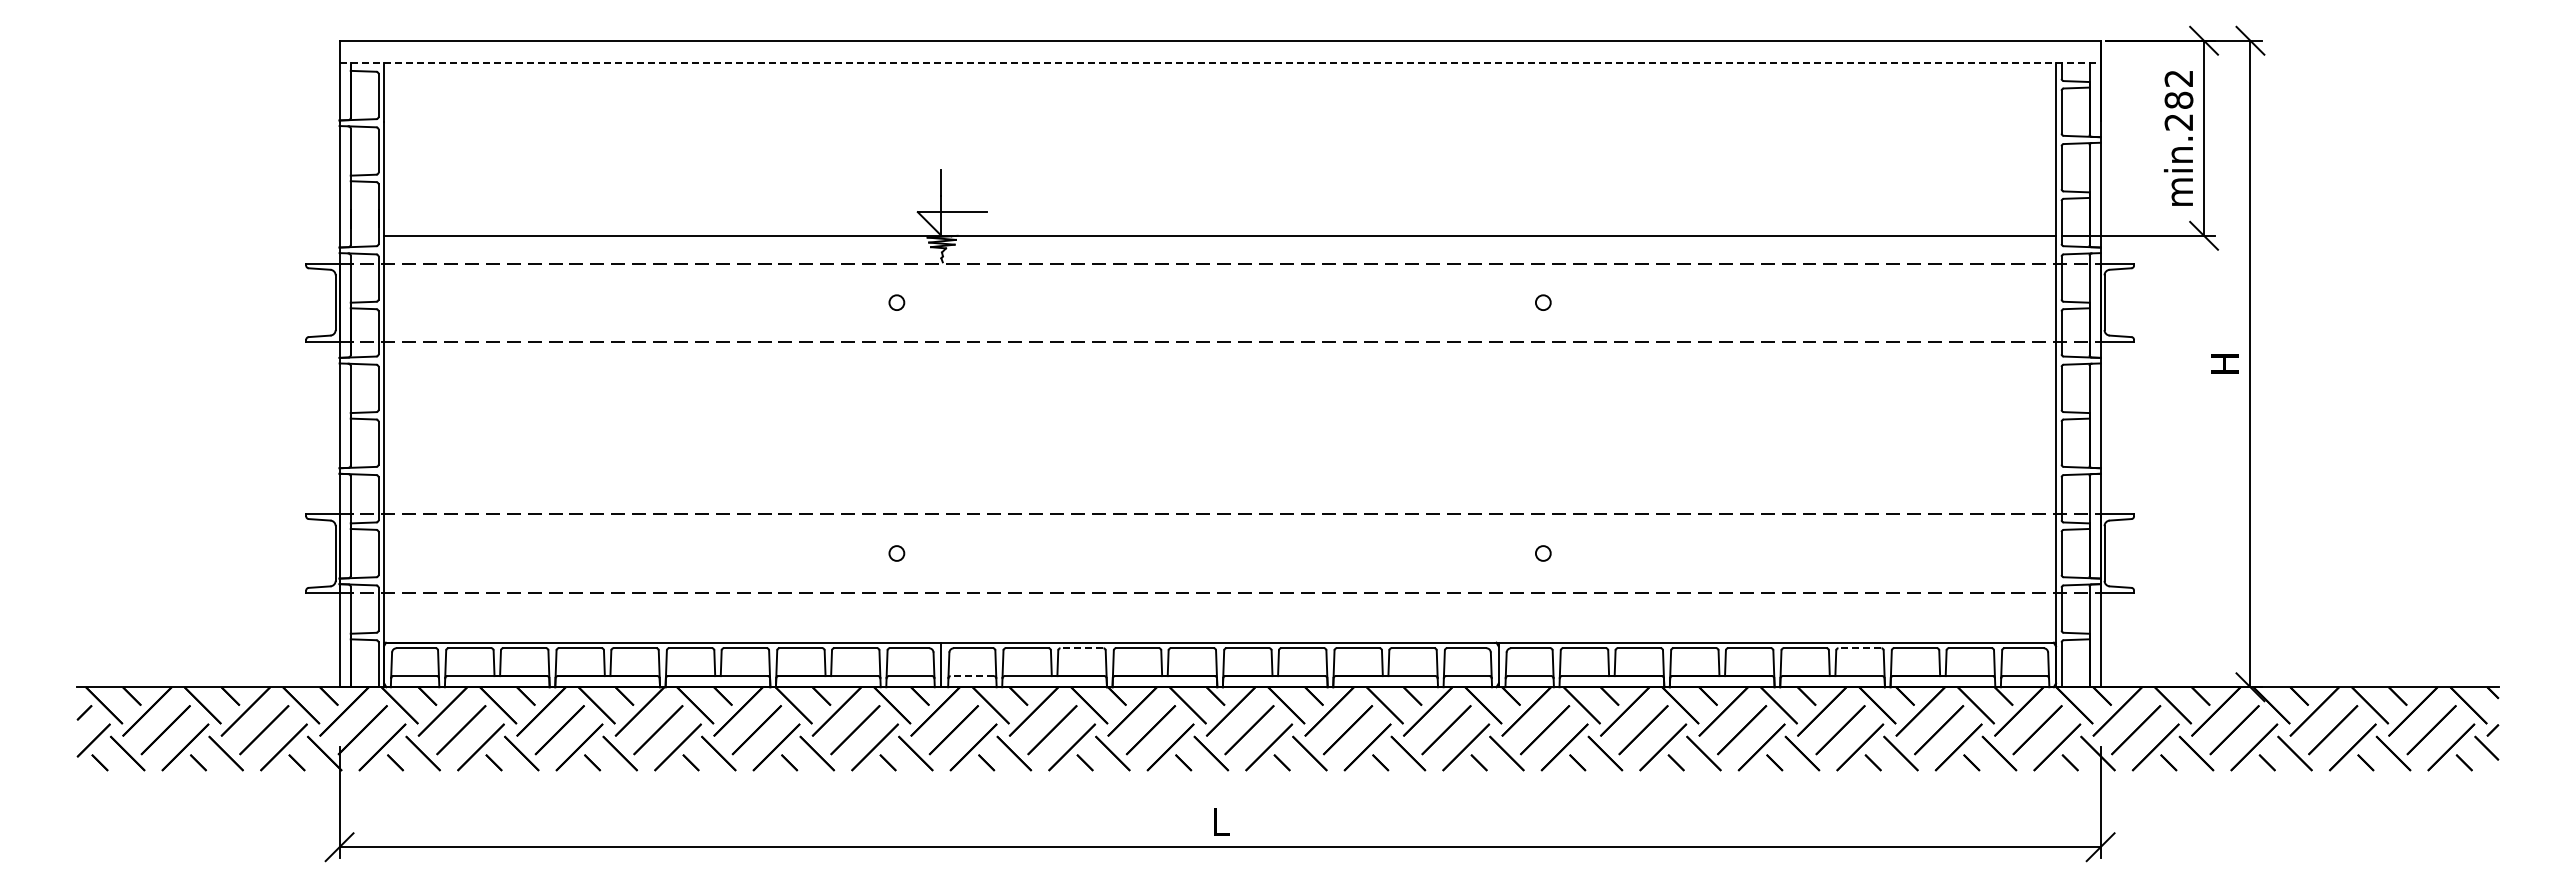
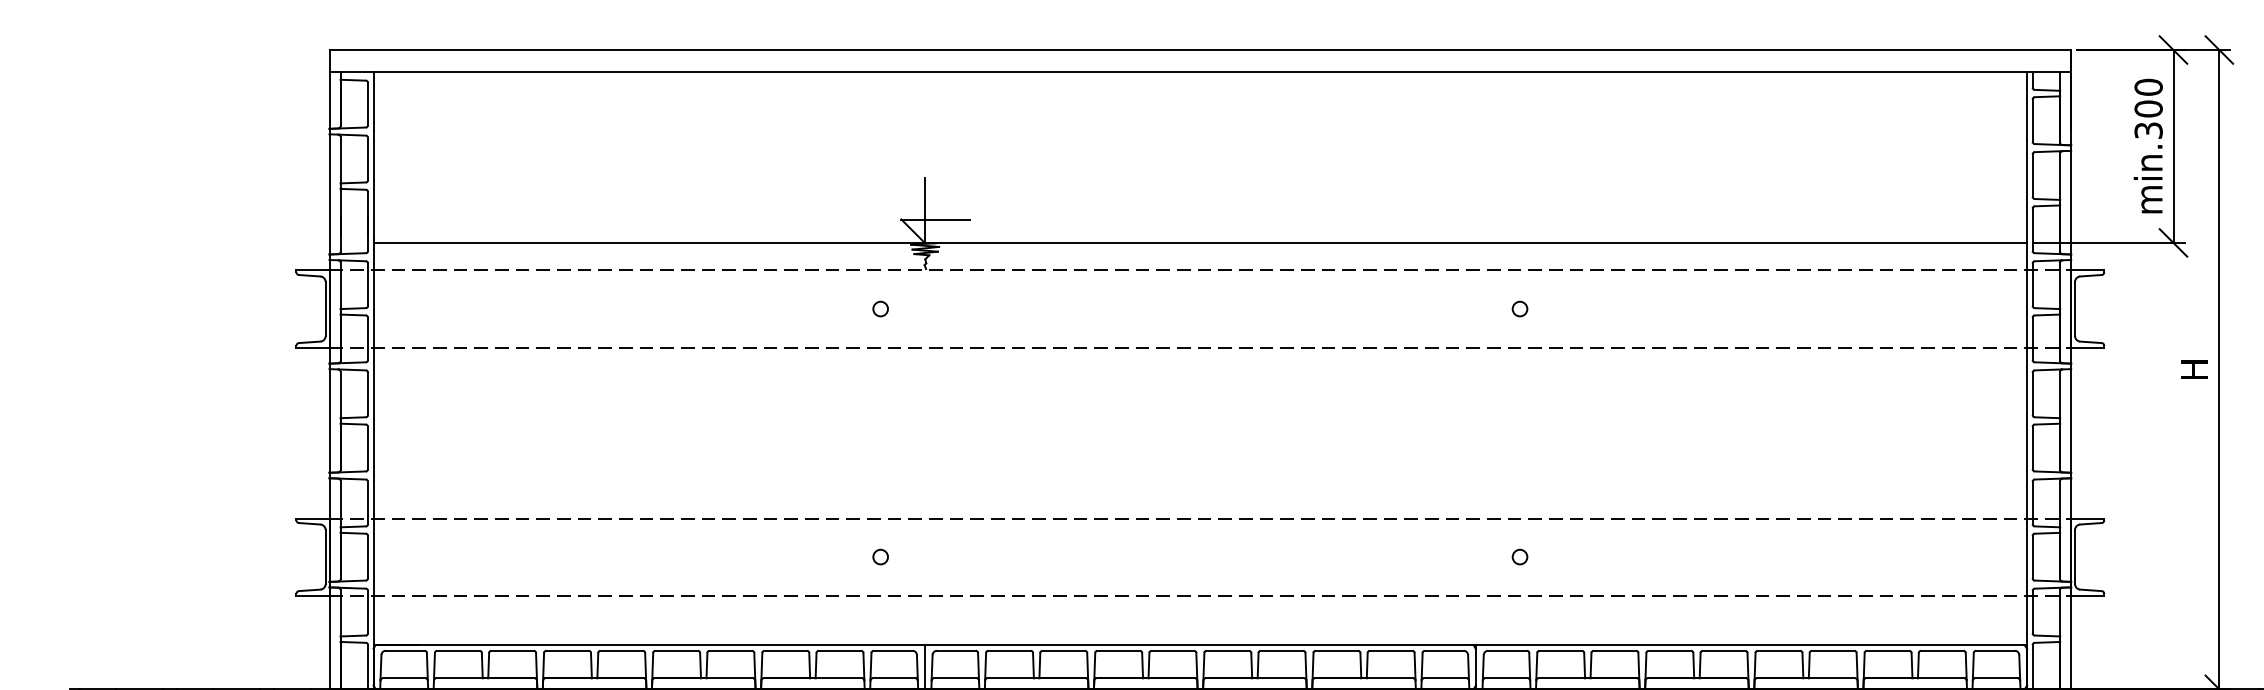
line: (1220, 63) -> (1200, 72), dashed -> solid
text: (2178, 100) -> (2148, 109), min.282 -> min.300
line: (1081, 648) -> (1063, 651), dashed -> solid
line: (1859, 648) -> (1832, 651), dashed -> solid
line: (972, 676) -> (955, 678), dashed -> solid

